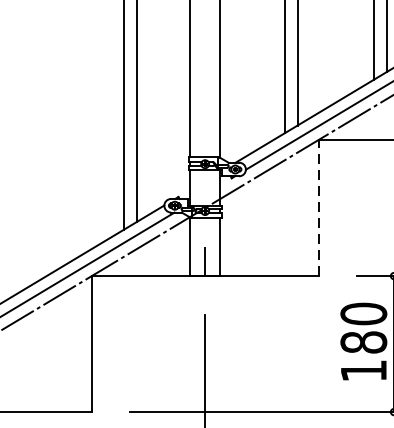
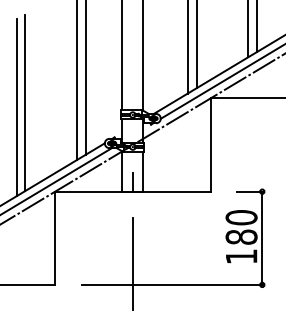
line: (48, 147) -> (25, 103), added
line: (35, 153) -> (16, 107), added
line: (318, 208) -> (210, 145), dashed -> solid

